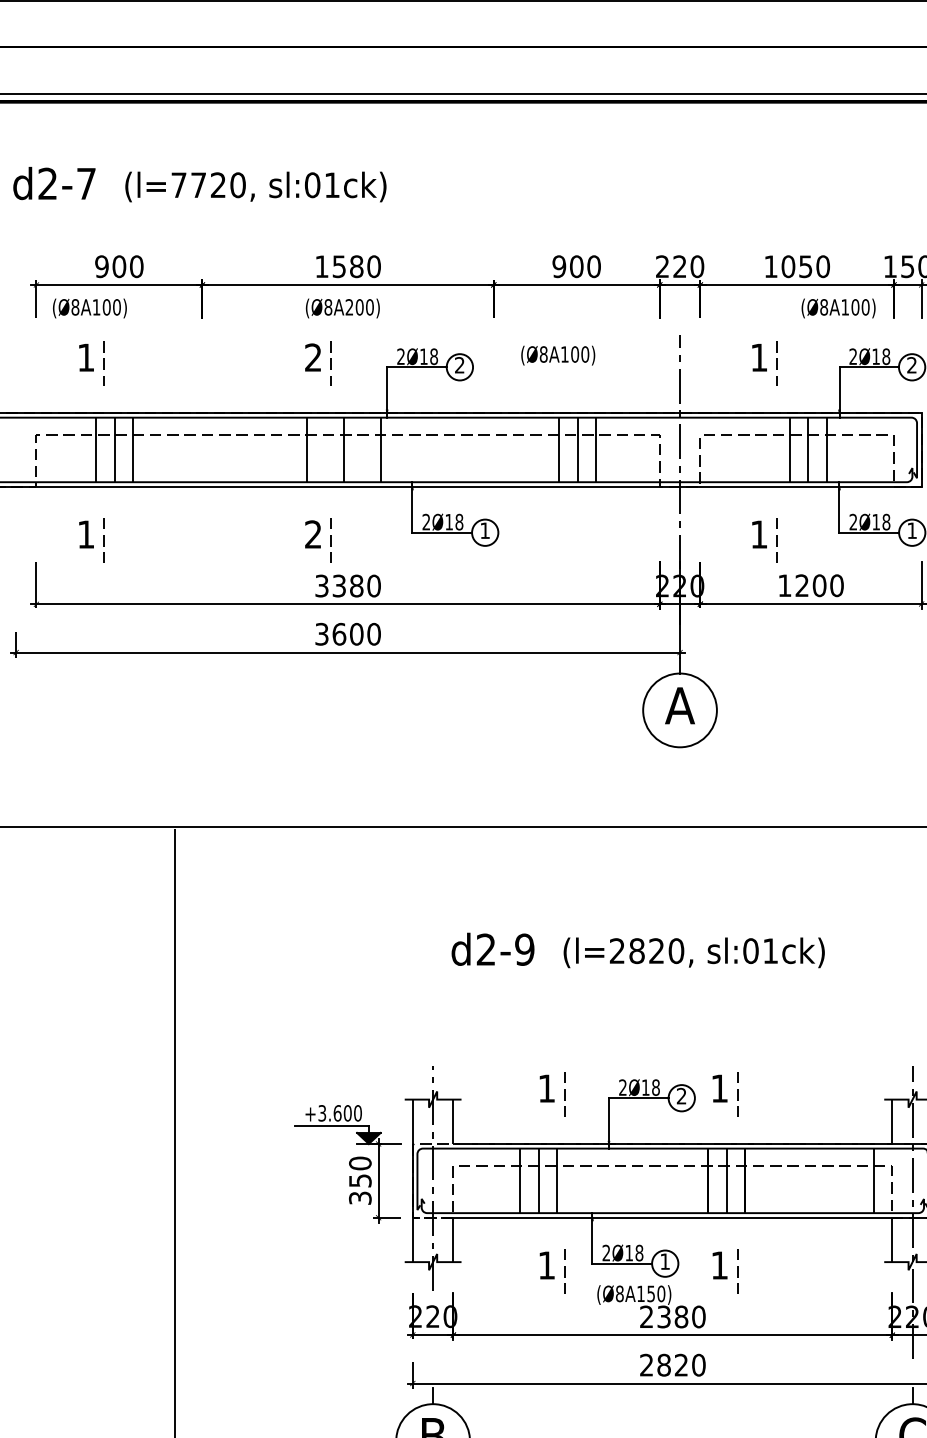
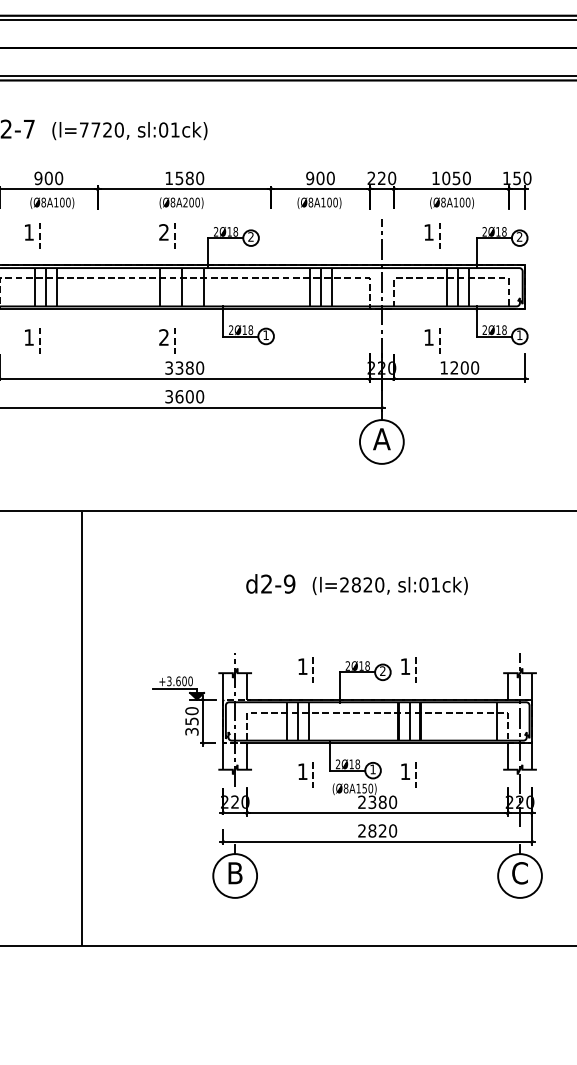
text: (90, 307) -> (52, 202), moved
text: (837, 307) -> (451, 202), moved
text: (558, 354) -> (319, 202), moved

